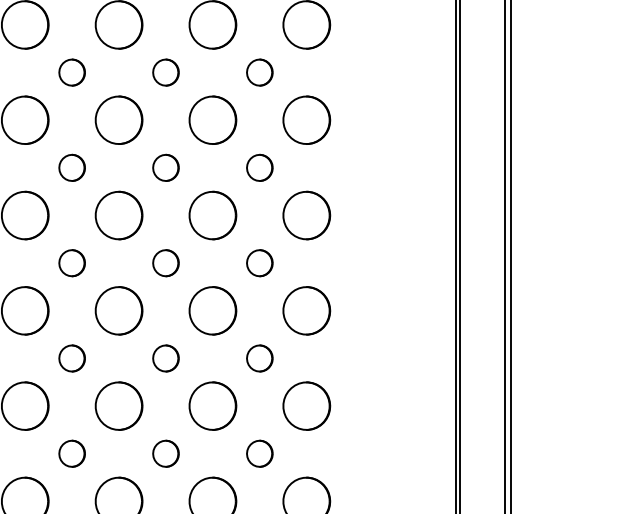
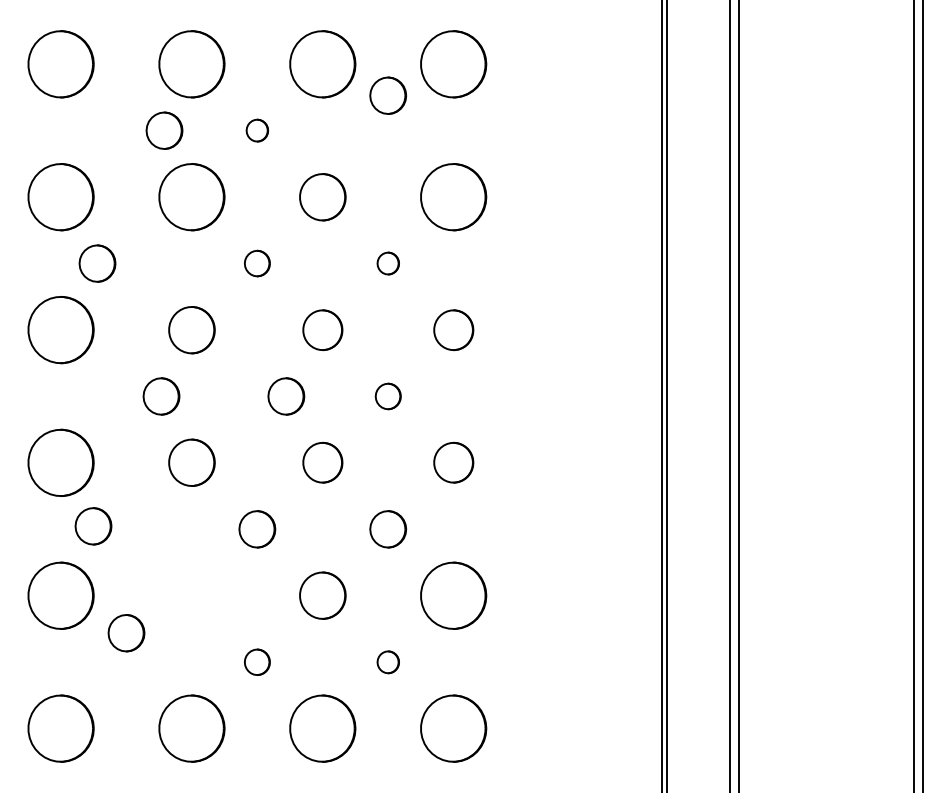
part: (72, 72) -> (164, 130), moved
part: (166, 72) -> (257, 130), size x0.6
part: (260, 72) -> (388, 95), moved
part: (212, 120) -> (322, 197), size x0.7
part: (72, 167) -> (97, 263), moved
part: (166, 167) -> (257, 263), size x0.7
part: (260, 167) -> (388, 263), size x0.6
part: (118, 215) -> (191, 330), size x0.7
part: (212, 215) -> (322, 330), size x0.6
part: (306, 215) -> (453, 330), size x0.6
part: (72, 263) -> (161, 396), moved
part: (166, 263) -> (286, 396), moved
part: (260, 263) -> (388, 396), size x0.7
part: (118, 310) -> (191, 462), size x0.7
part: (212, 310) -> (322, 462), size x0.6
part: (306, 310) -> (453, 462), size x0.6
part: (72, 358) -> (93, 526), moved
part: (118, 405) -> (191, 595), removed
part: (212, 405) -> (322, 595), size x0.7
part: (72, 454) -> (126, 633), moved
part: (166, 454) -> (257, 662), size x0.7
part: (260, 454) -> (388, 662), size x0.6

